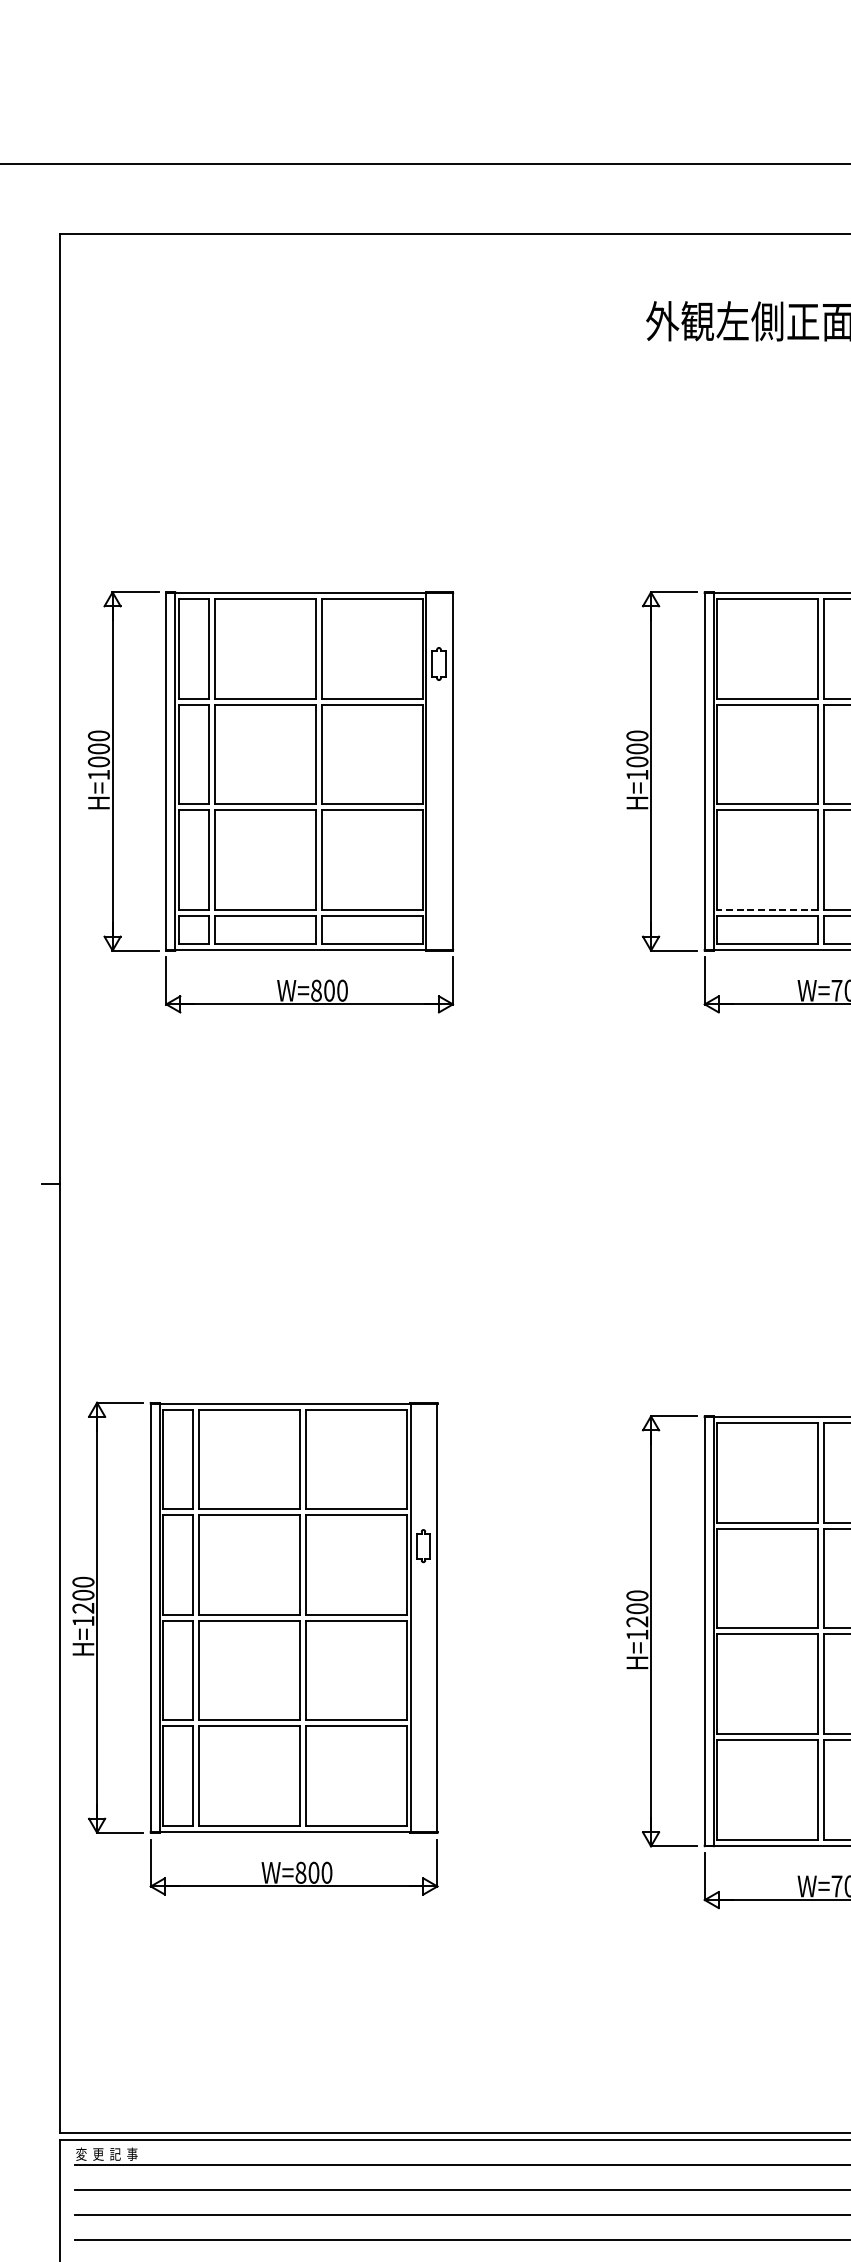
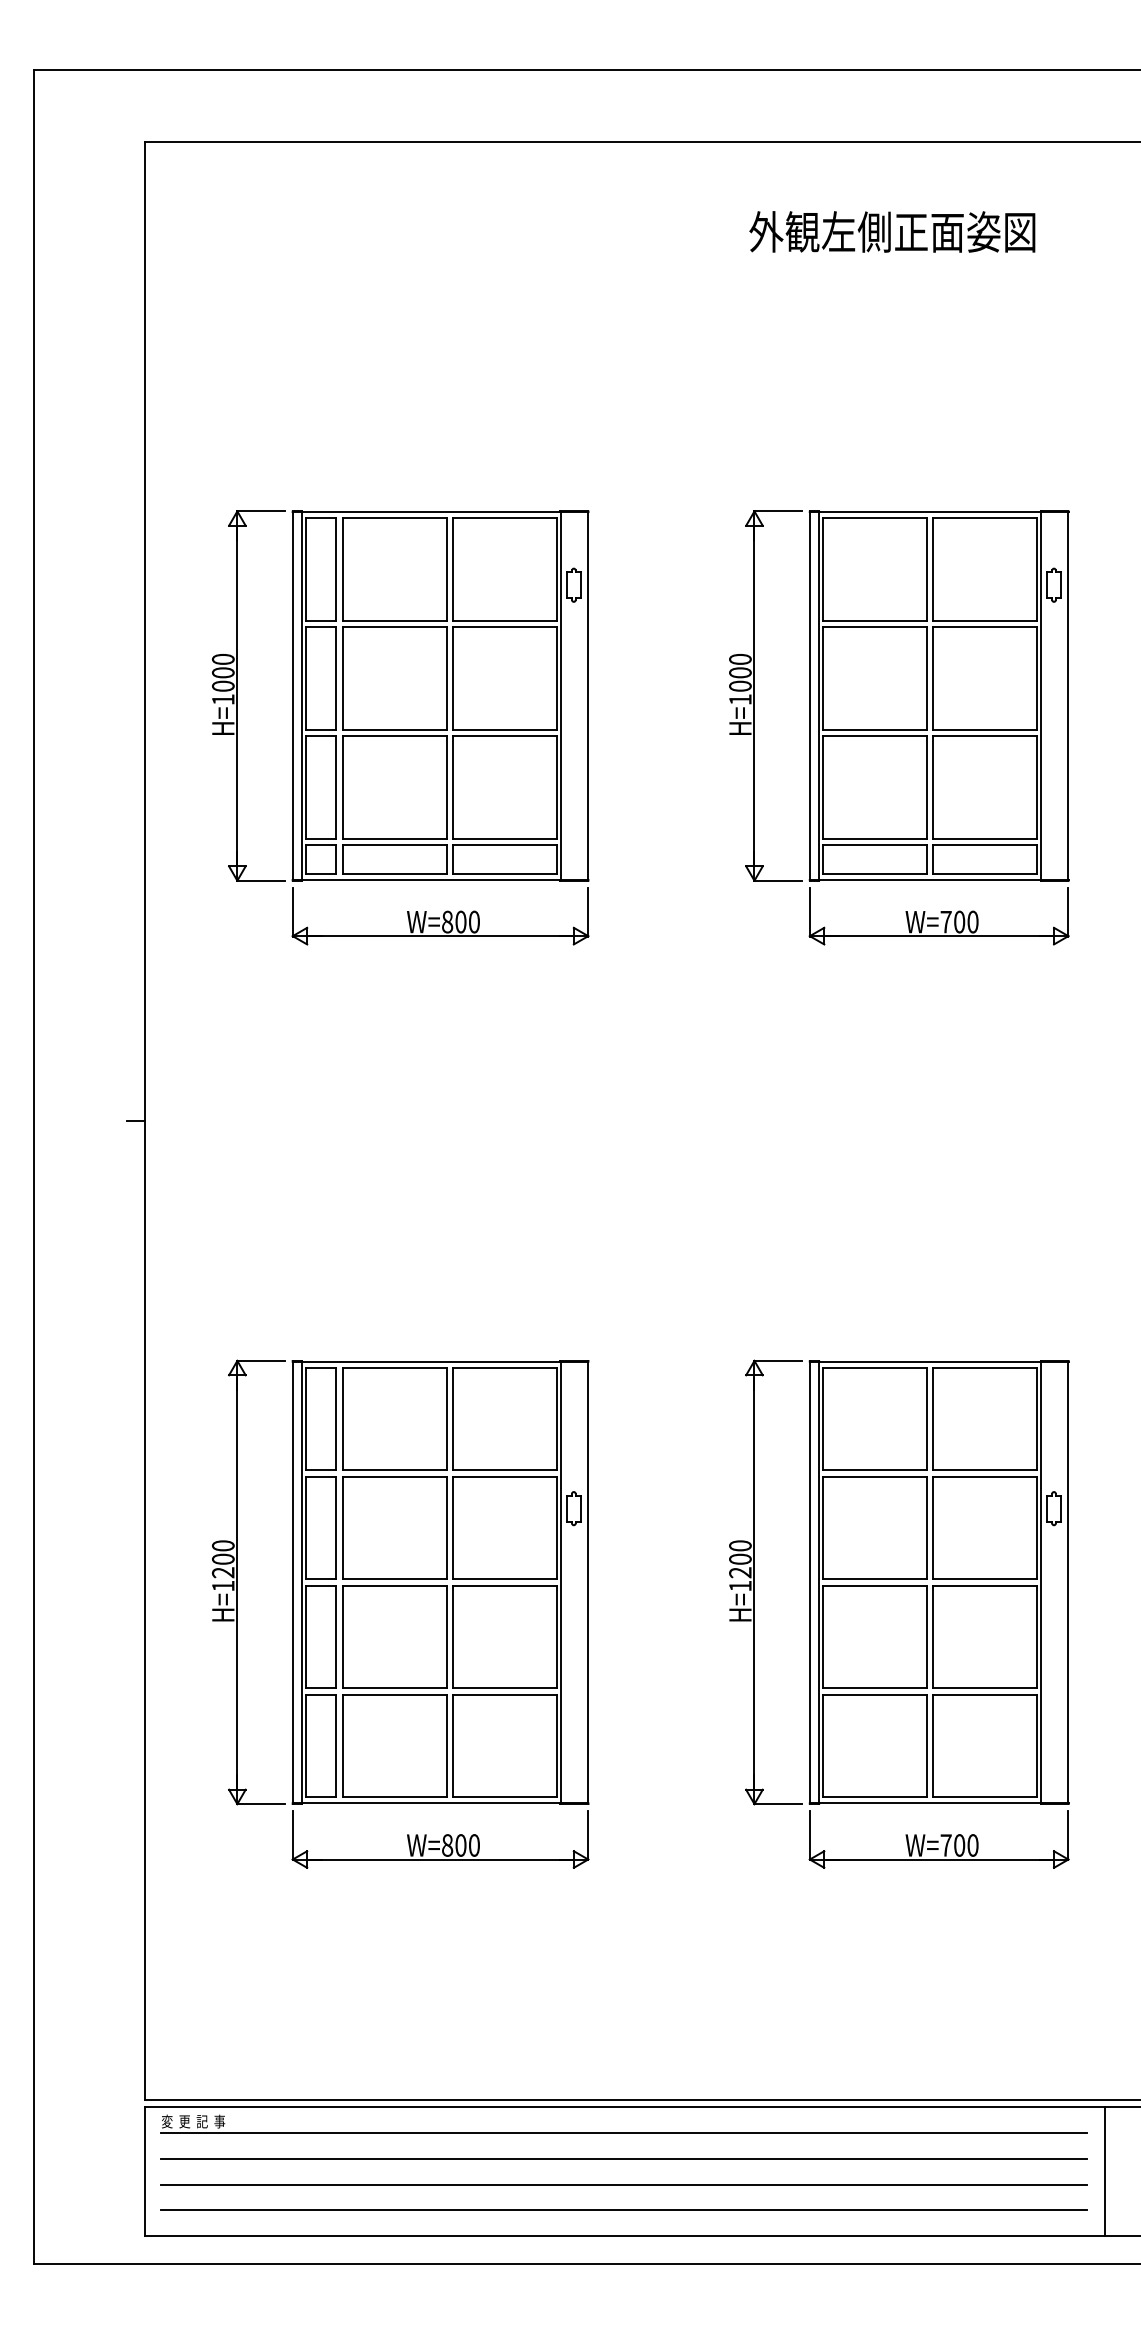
part: (270, 801) -> (400, 727), moved
line: (767, 909) -> (874, 838), dashed -> solid
part: (255, 1647) -> (400, 1613), moved

